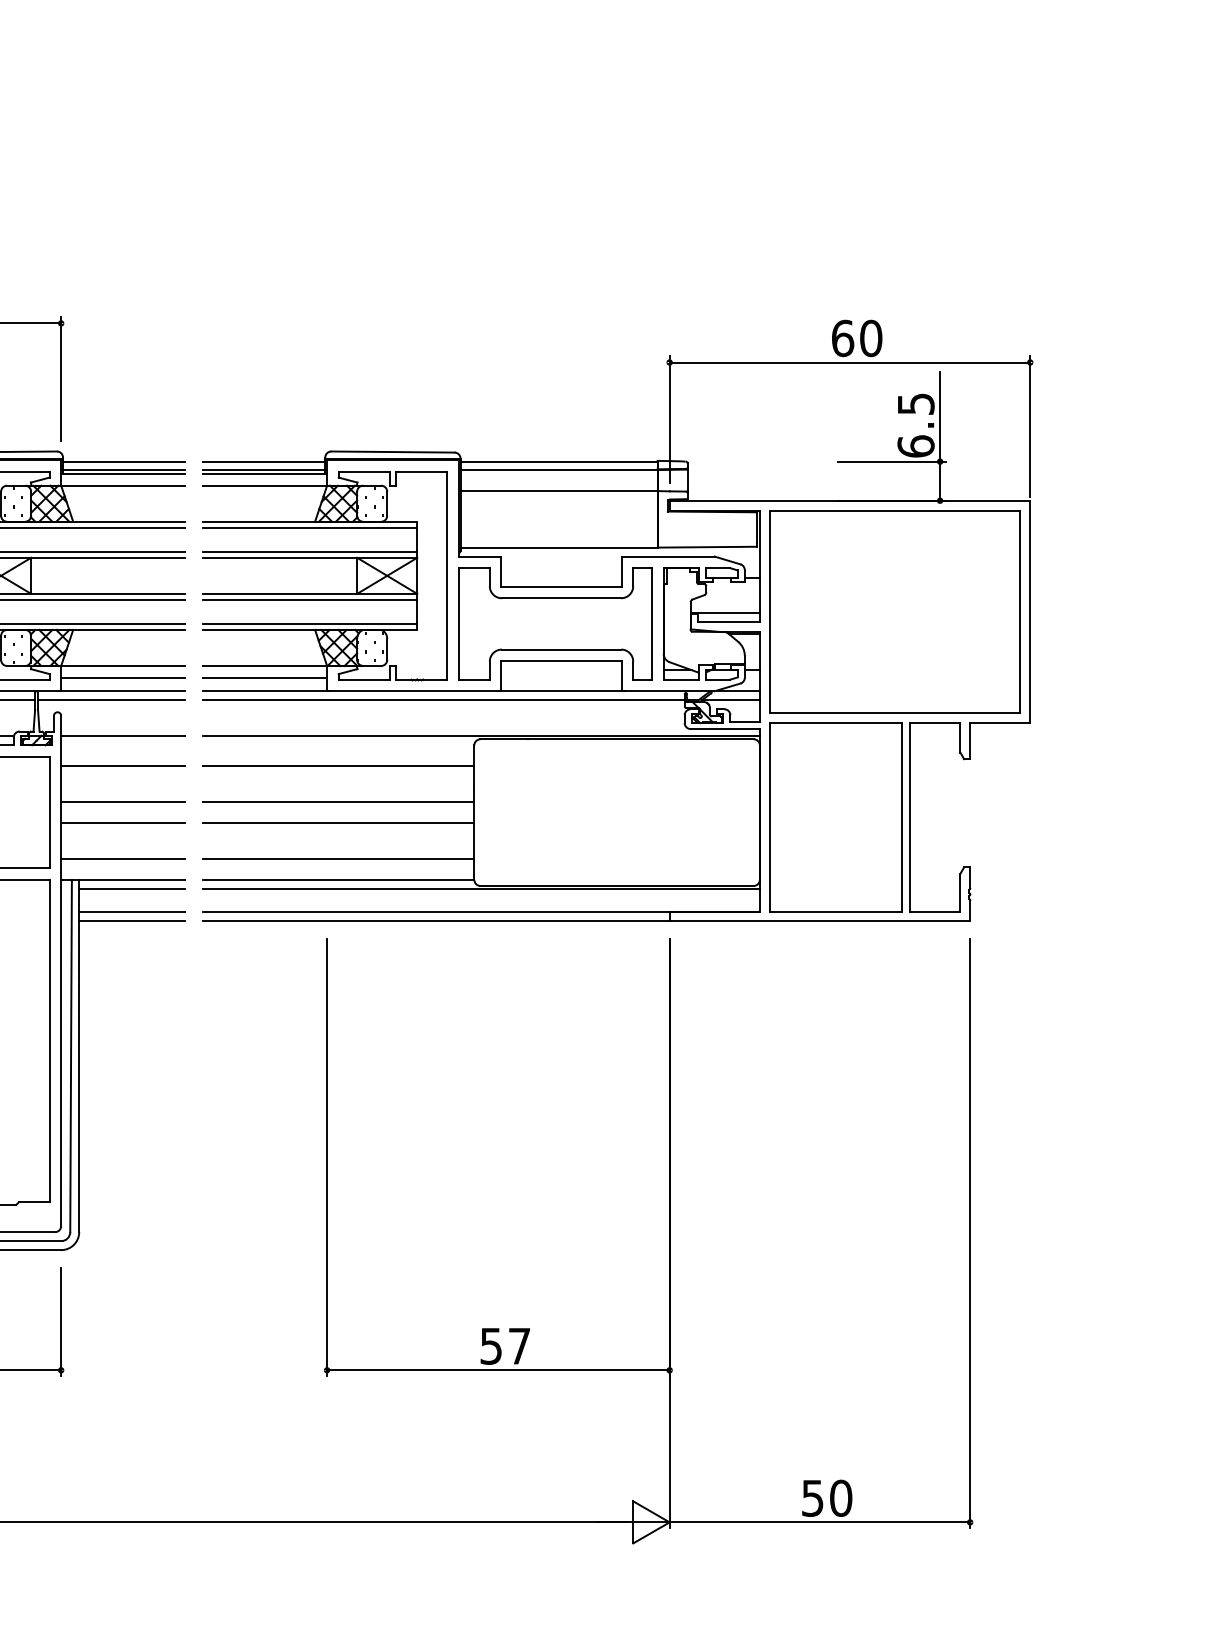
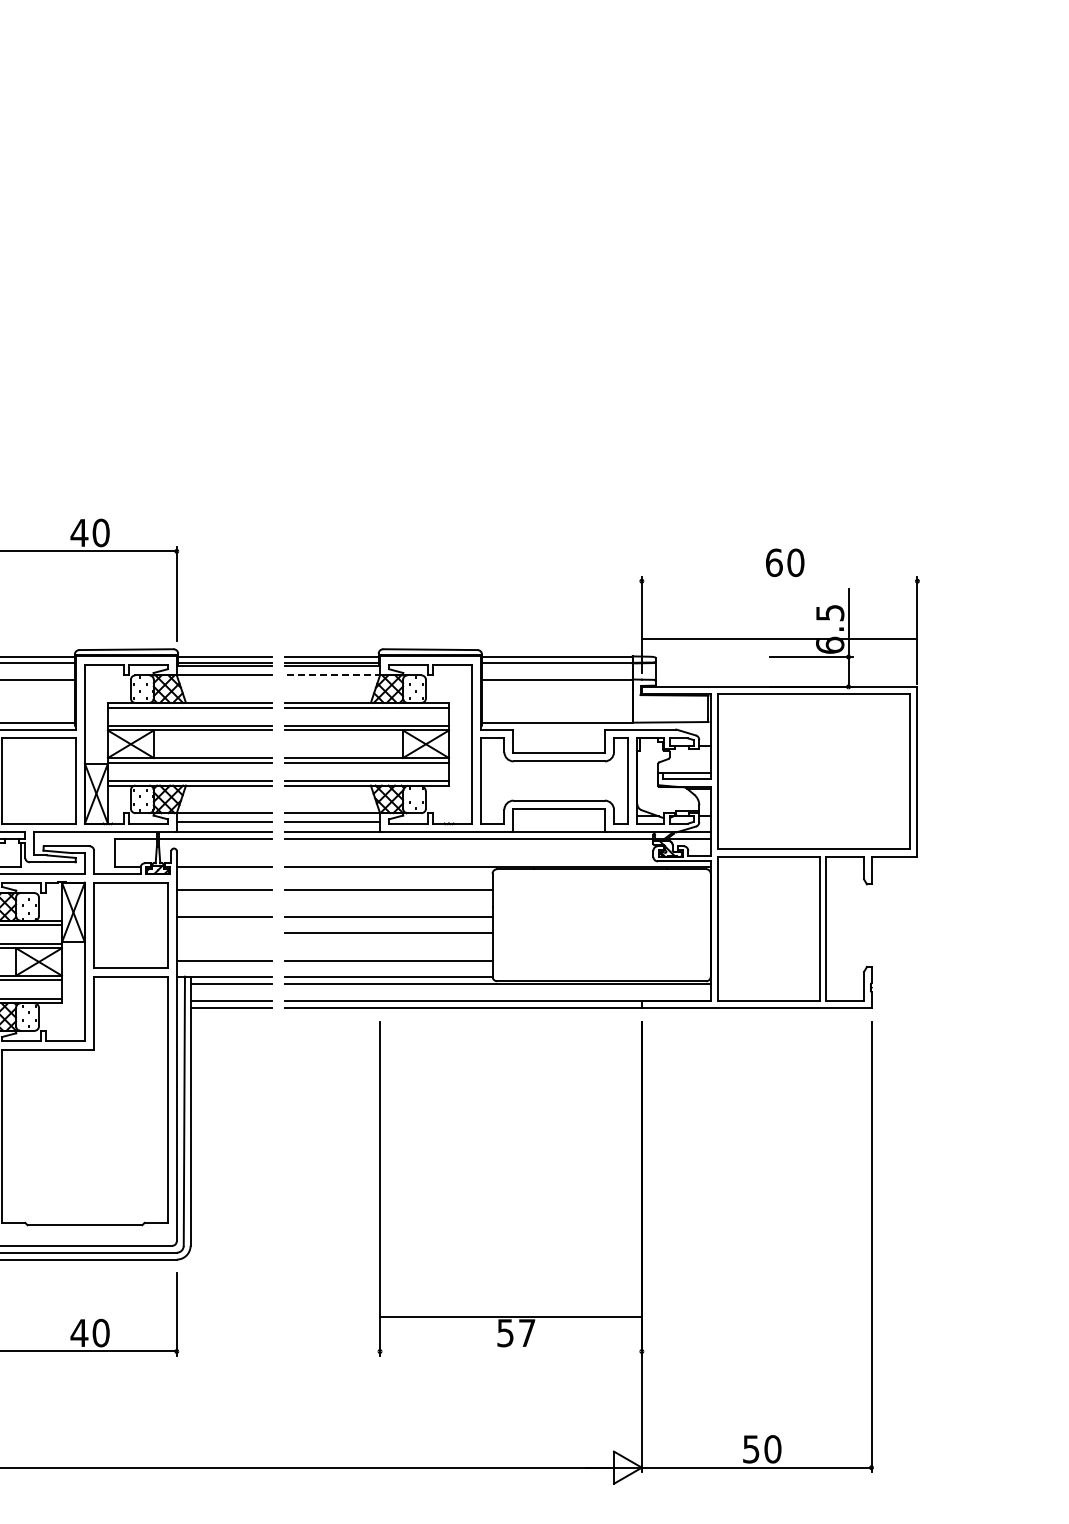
line: (849, 362) -> (779, 639), moved
line: (266, 485) -> (333, 675), solid -> dashed
line: (122, 823) -> (223, 933), removed
line: (497, 1370) -> (510, 1317), moved

